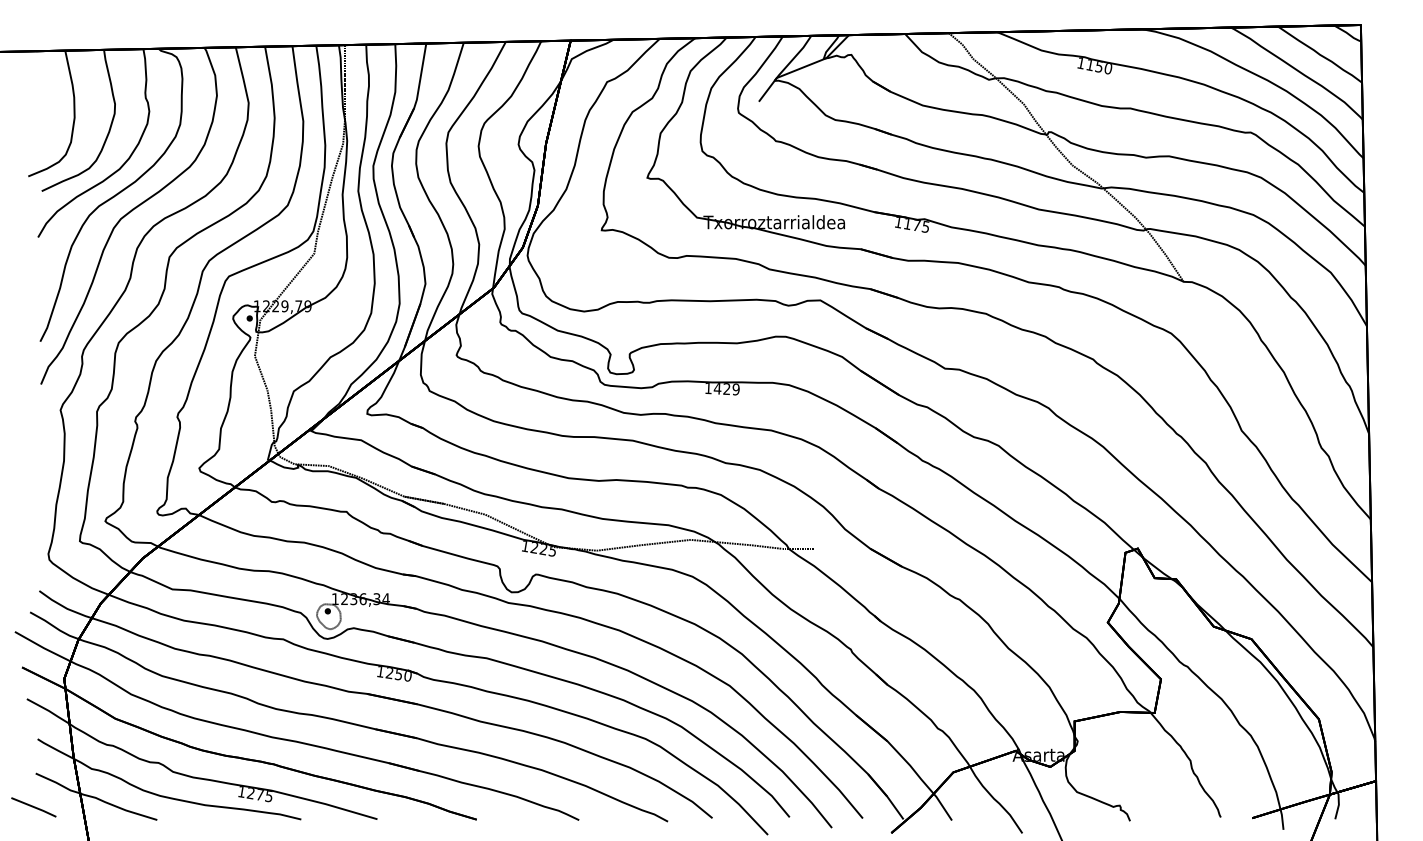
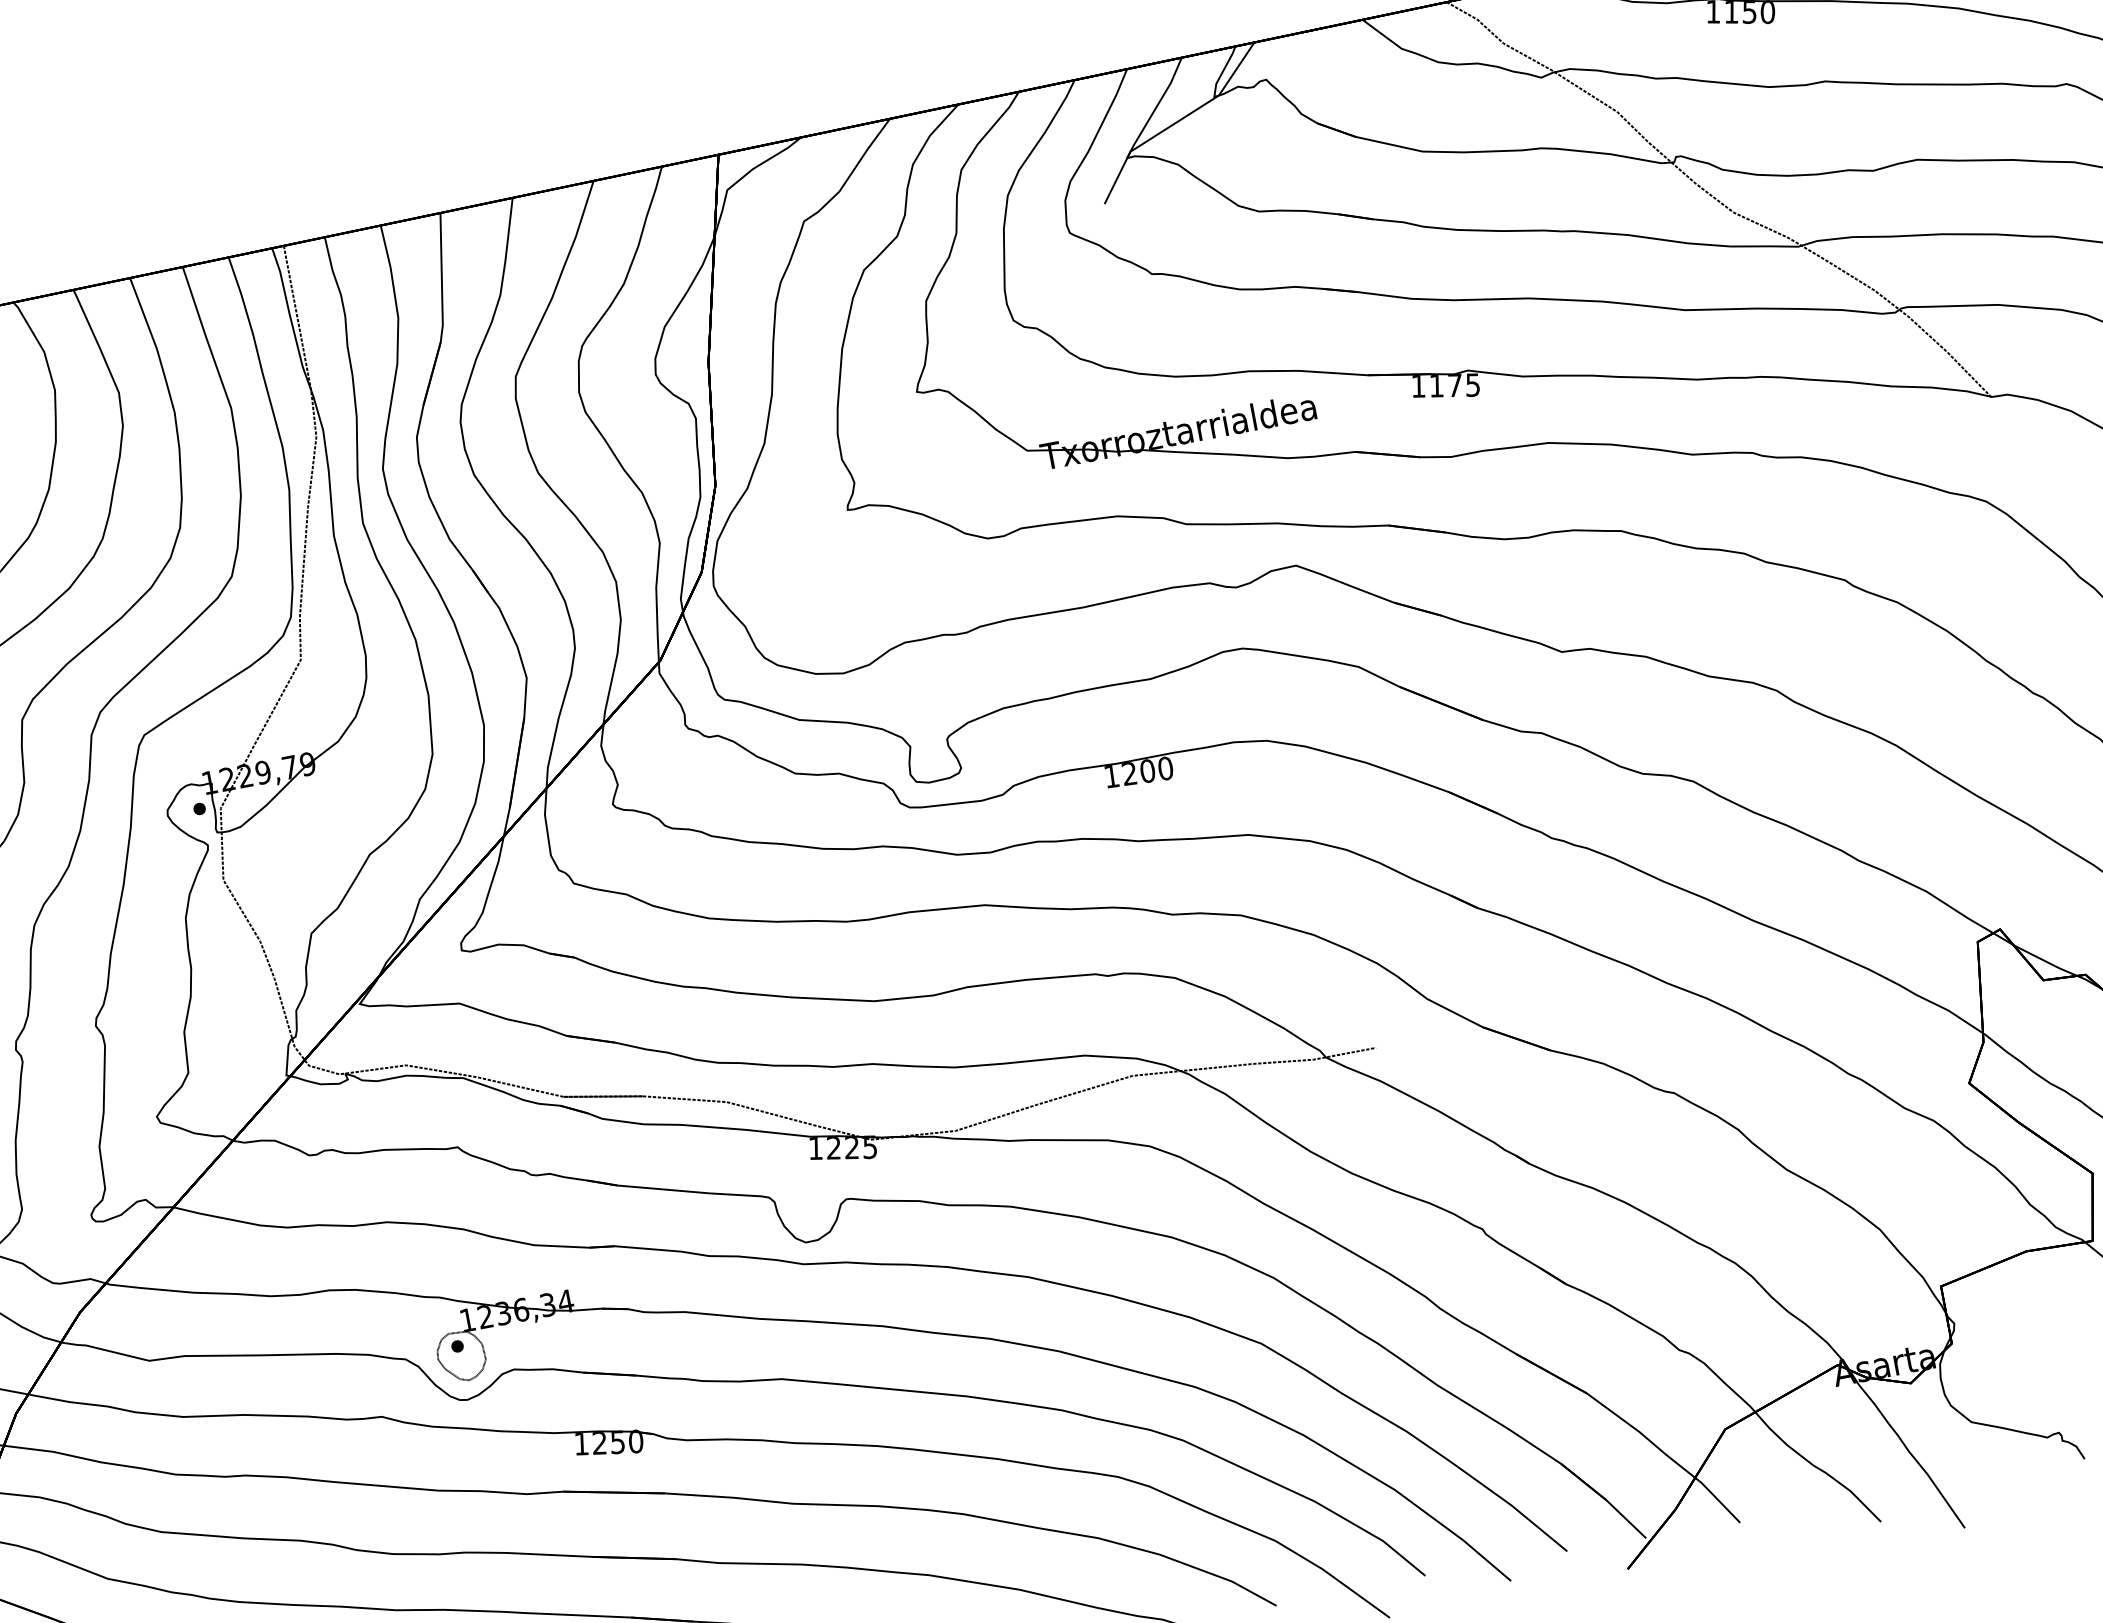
text: (726, 389) -> (1147, 772), 1429 -> 1200

